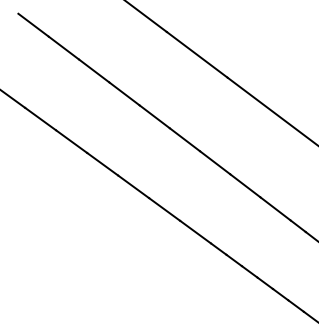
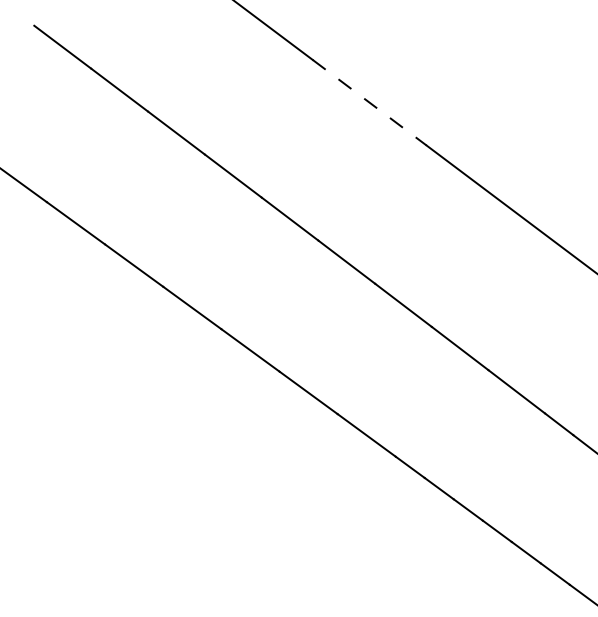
line: (197, 54) -> (370, 102), solid -> dashed

